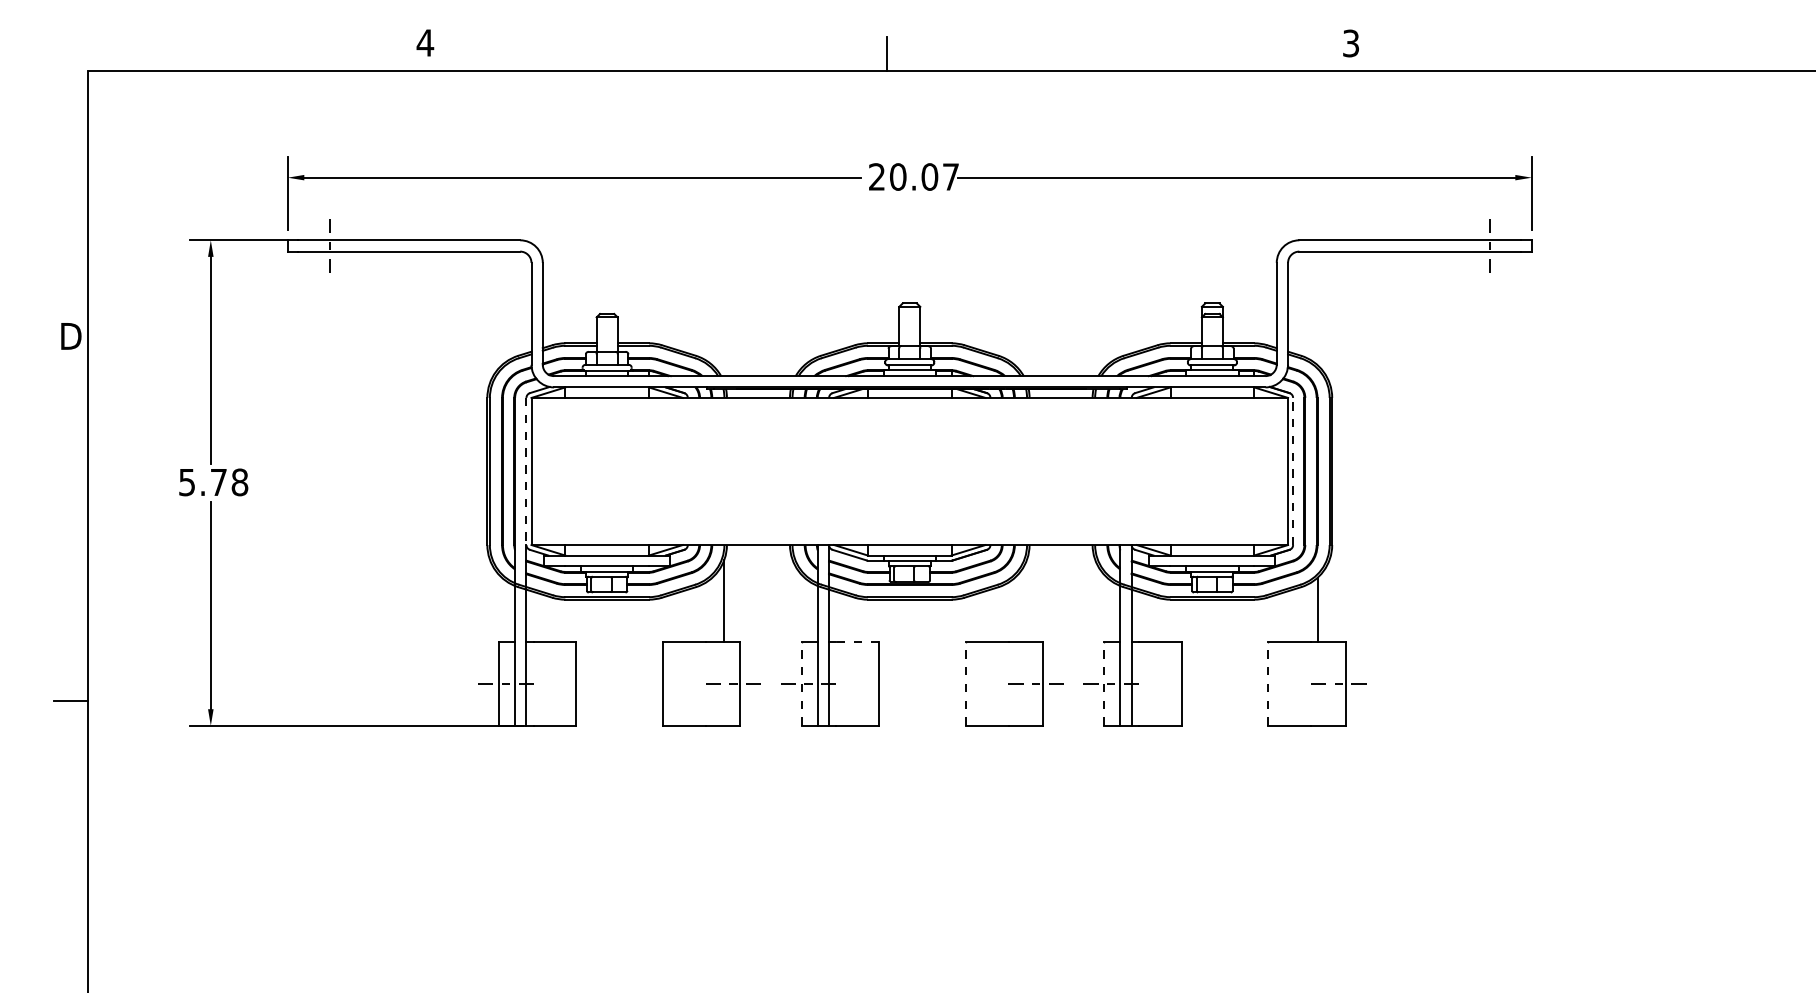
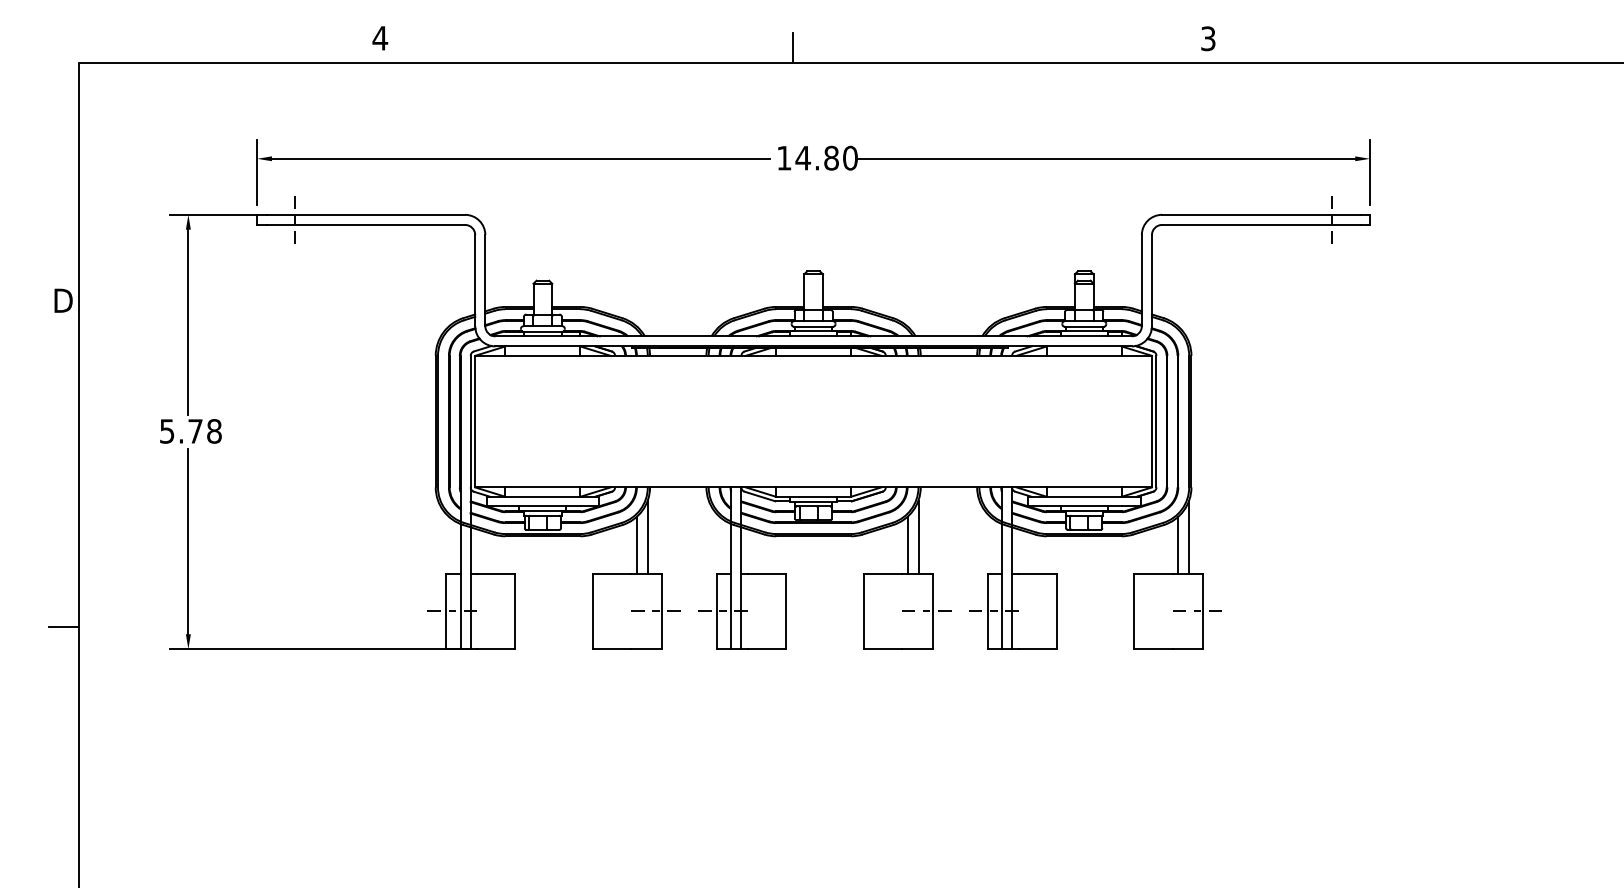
text: (914, 176) -> (817, 157), 20.07 -> 14.80
line: (526, 471) -> (470, 421), dashed -> solid
line: (1293, 471) -> (1156, 421), dashed -> solid
line: (1027, 600) -> (918, 537), added
line: (1329, 600) -> (1189, 537), added
line: (712, 609) -> (637, 545), added
line: (1014, 609) -> (907, 545), added
line: (857, 641) -> (766, 573), dashed -> solid
line: (801, 683) -> (716, 611), dashed -> solid
line: (965, 683) -> (863, 611), dashed -> solid
line: (1104, 683) -> (987, 611), dashed -> solid
line: (1268, 683) -> (1134, 611), dashed -> solid

